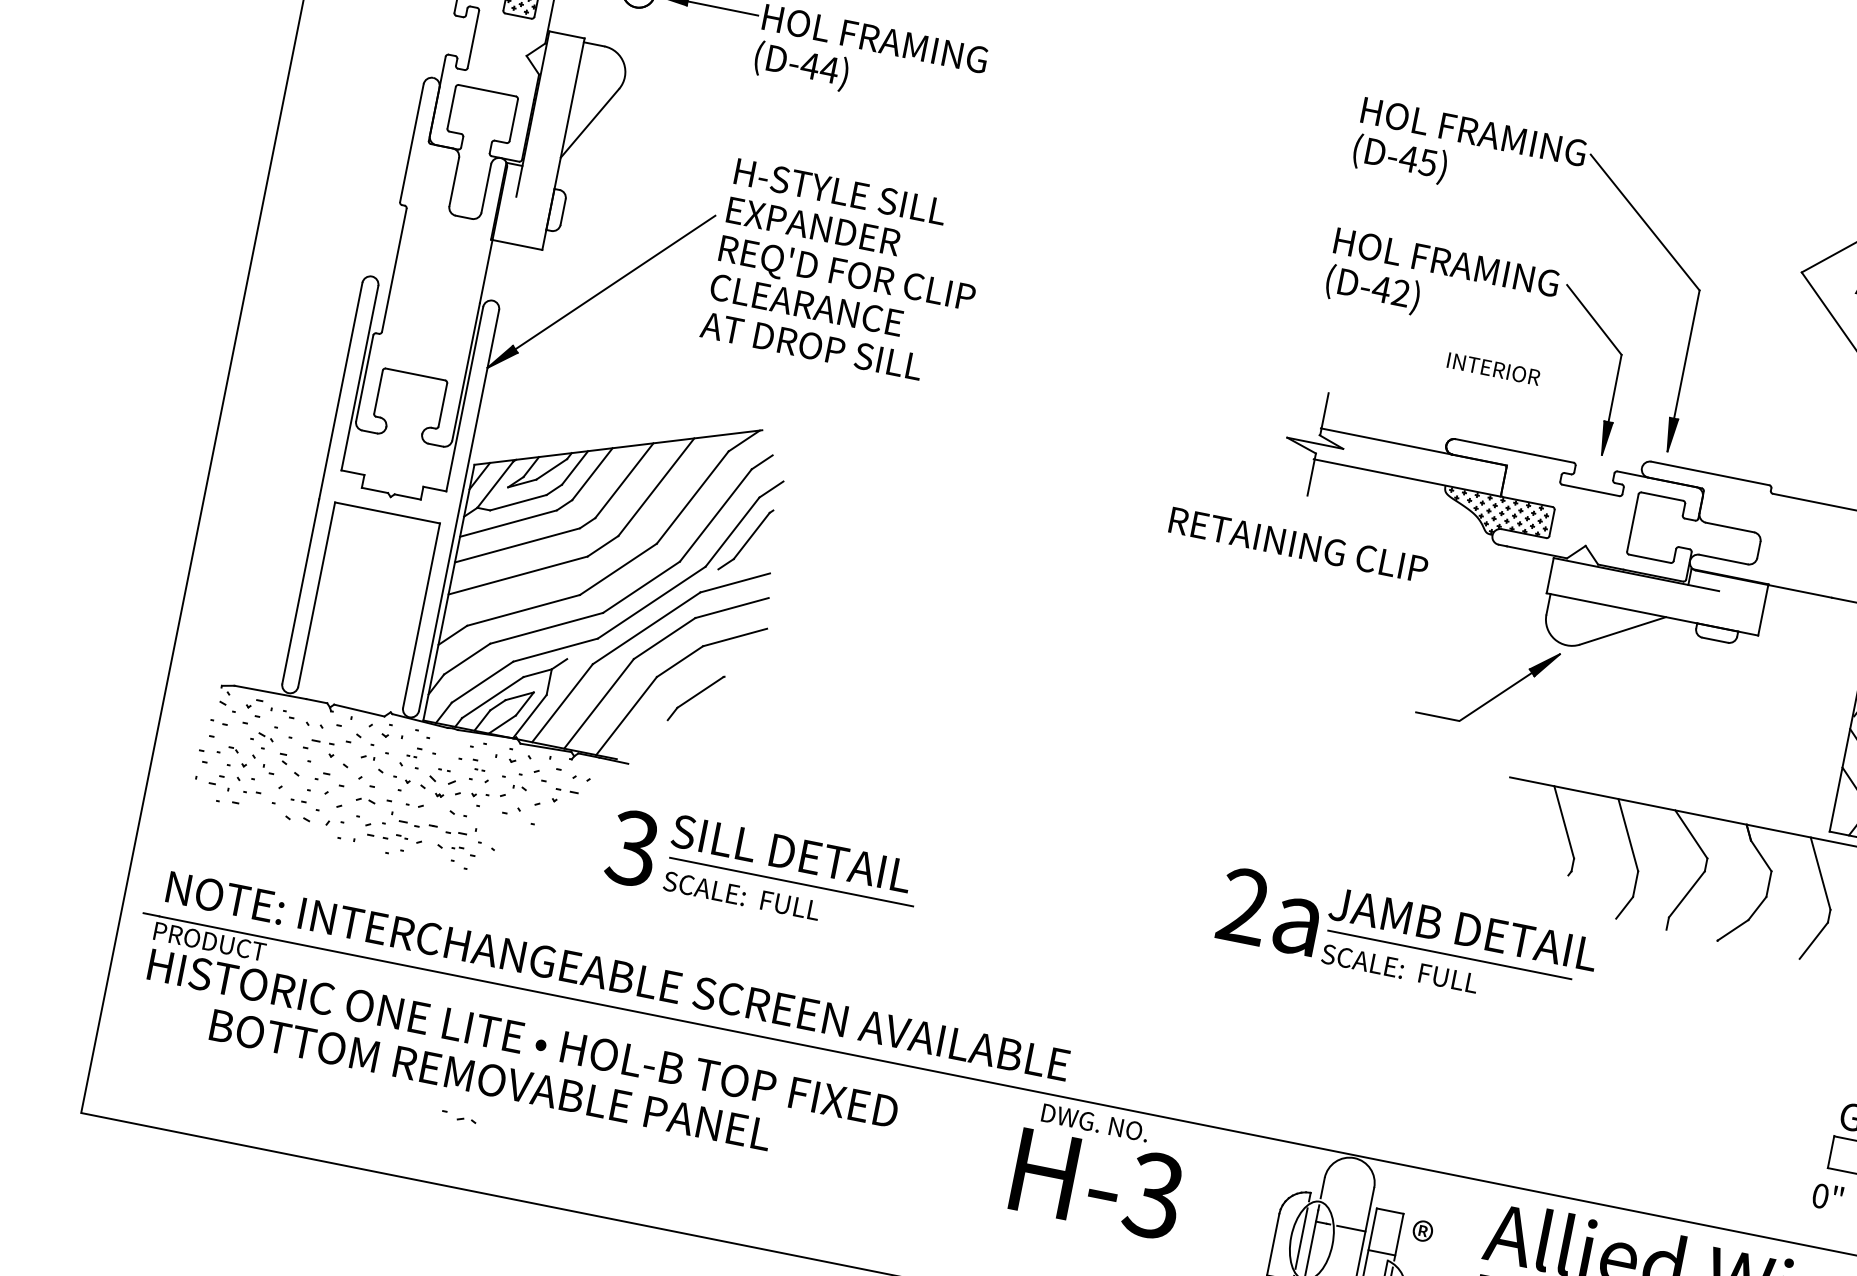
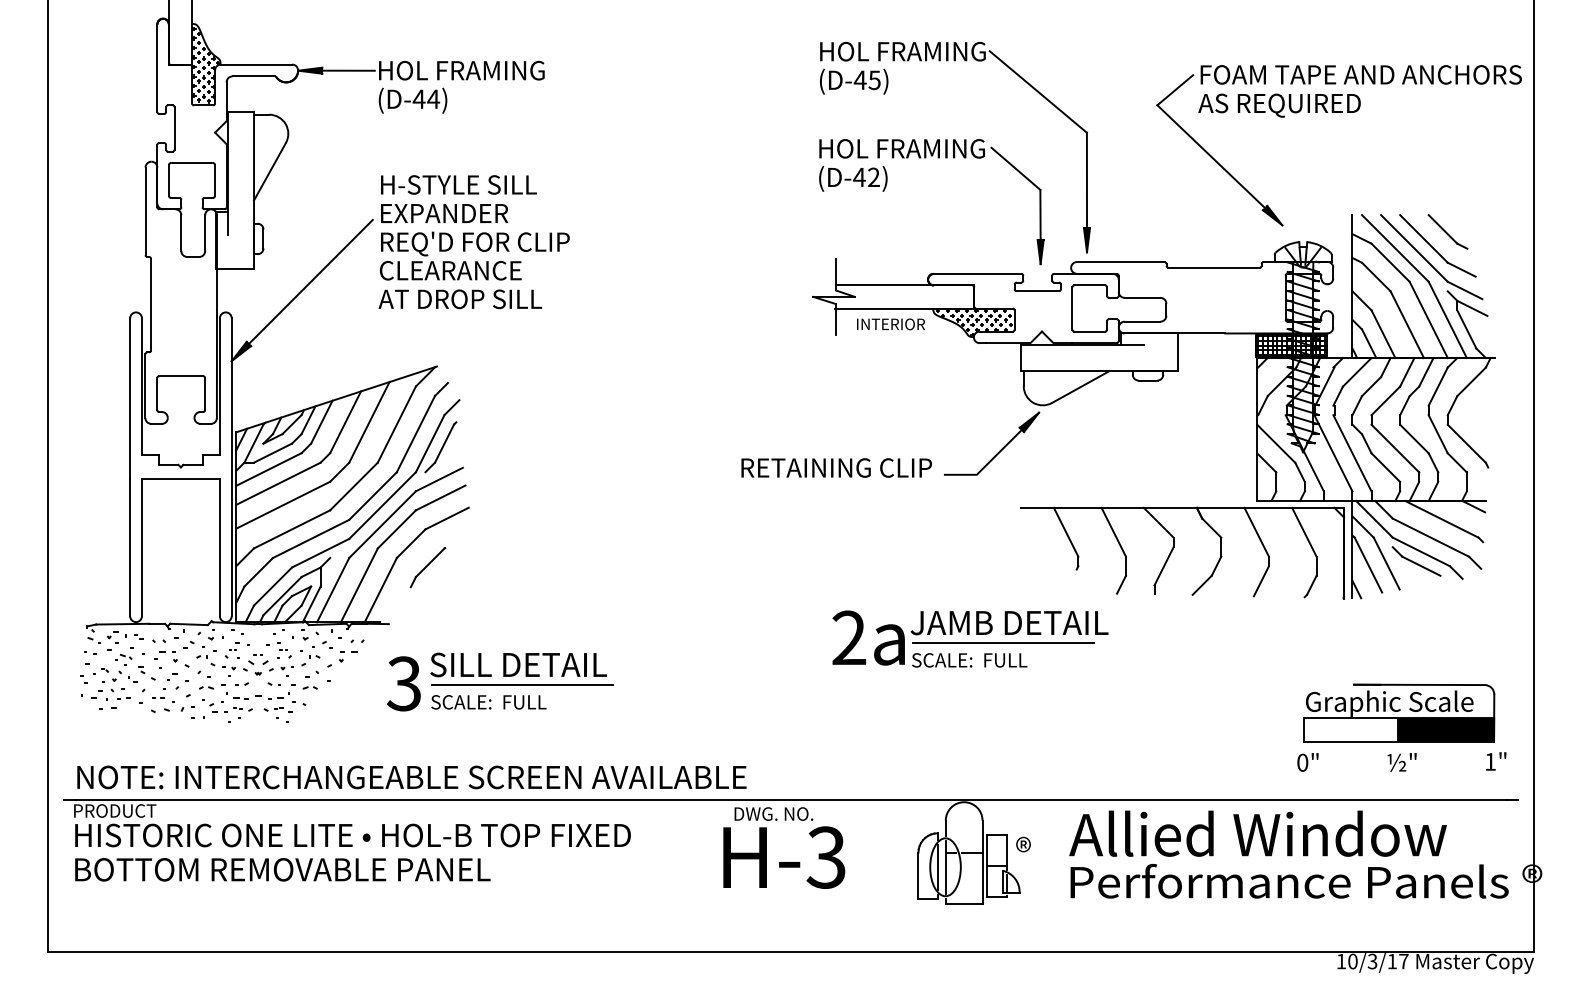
text: (1492, 369) -> (890, 324), moved
text: (1298, 544) -> (836, 467), moved
text: (490, 1079) -> (282, 869), moved
part: (459, 1116) -> (304, 686), moved

